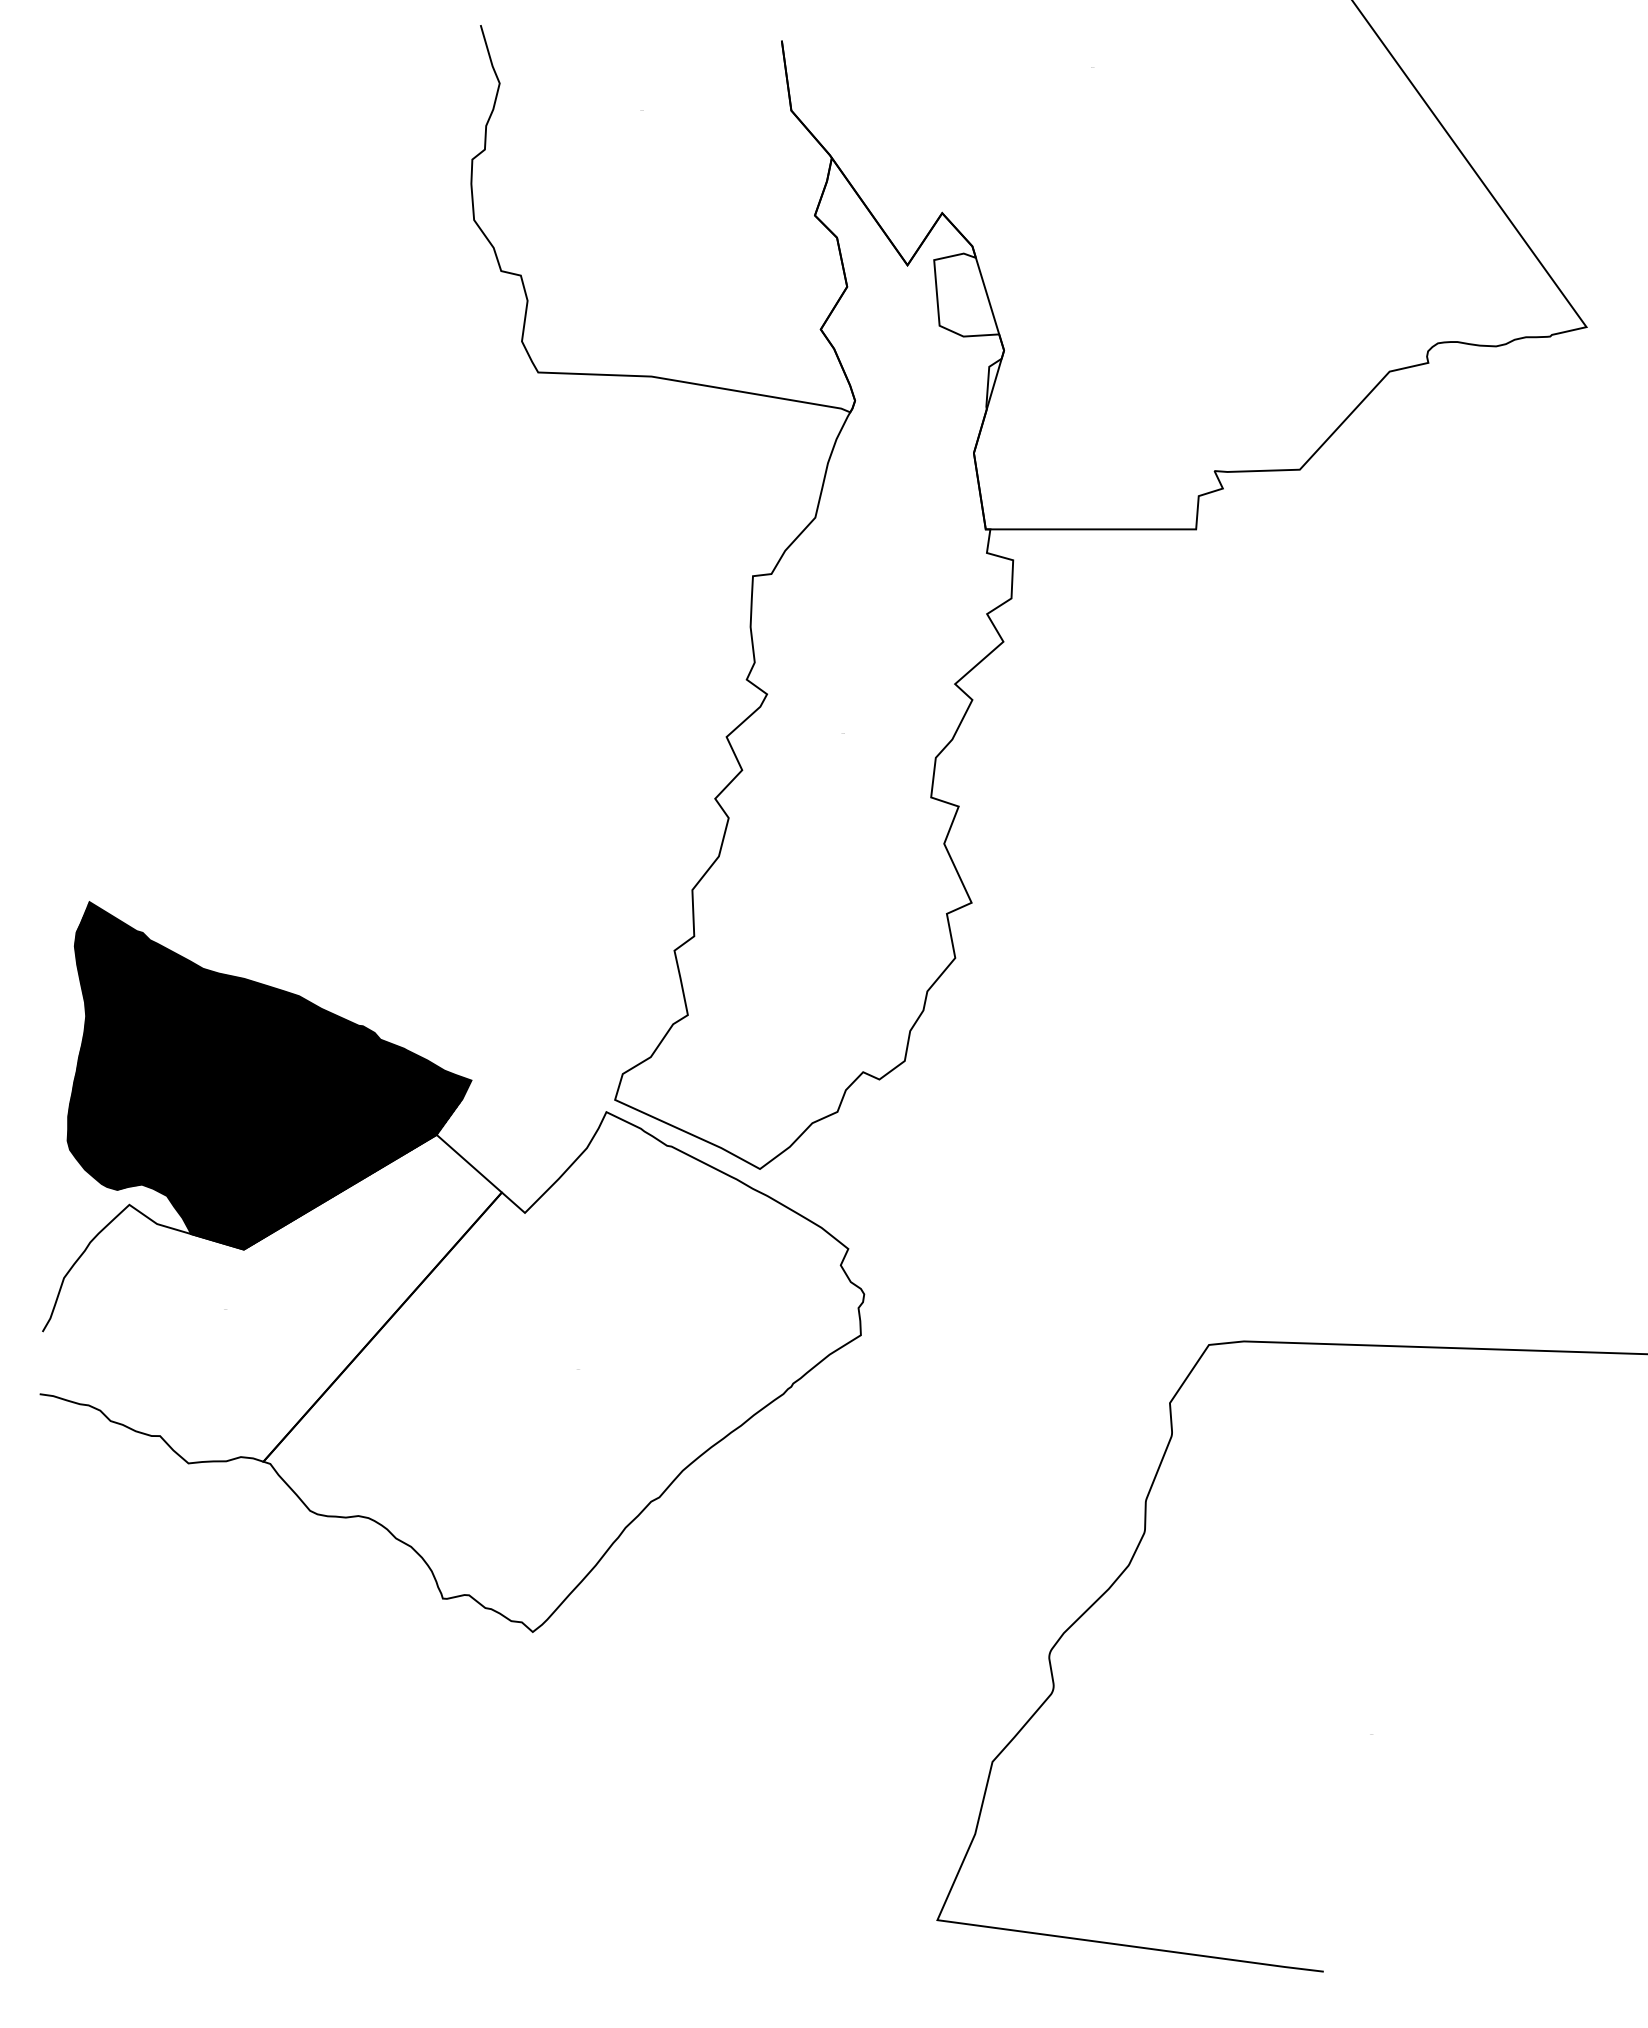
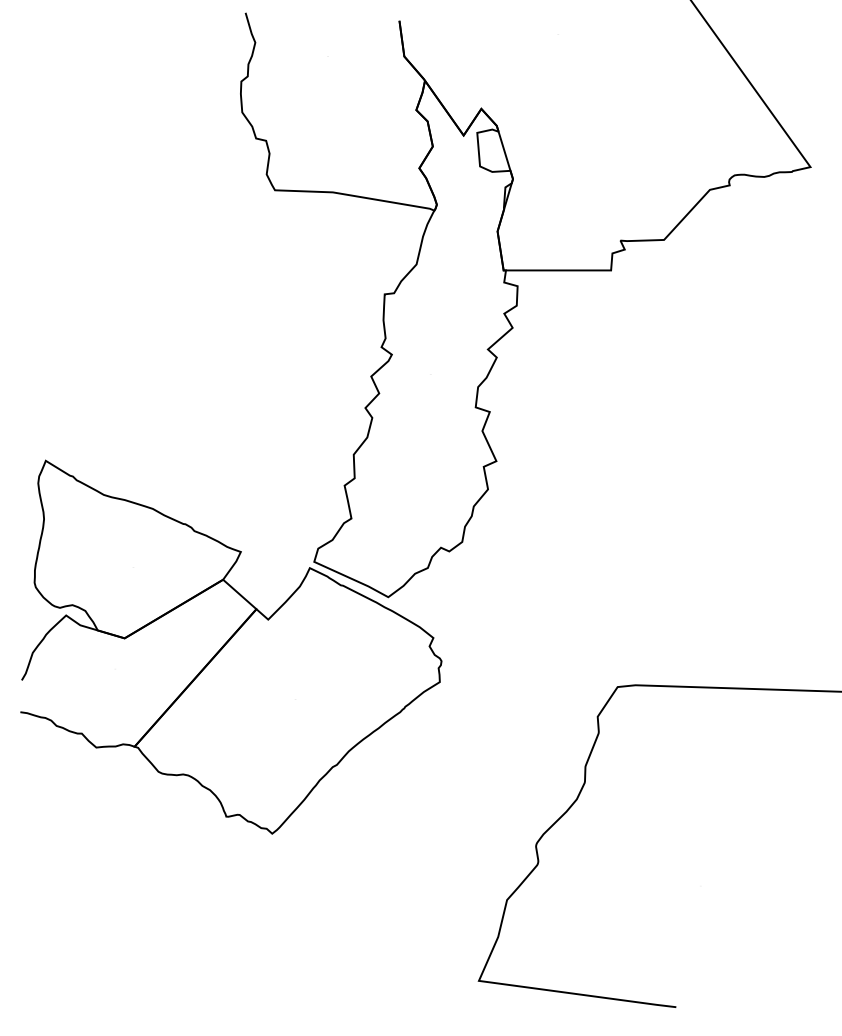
hatch: (269, 1075) -> (137, 549), removed

